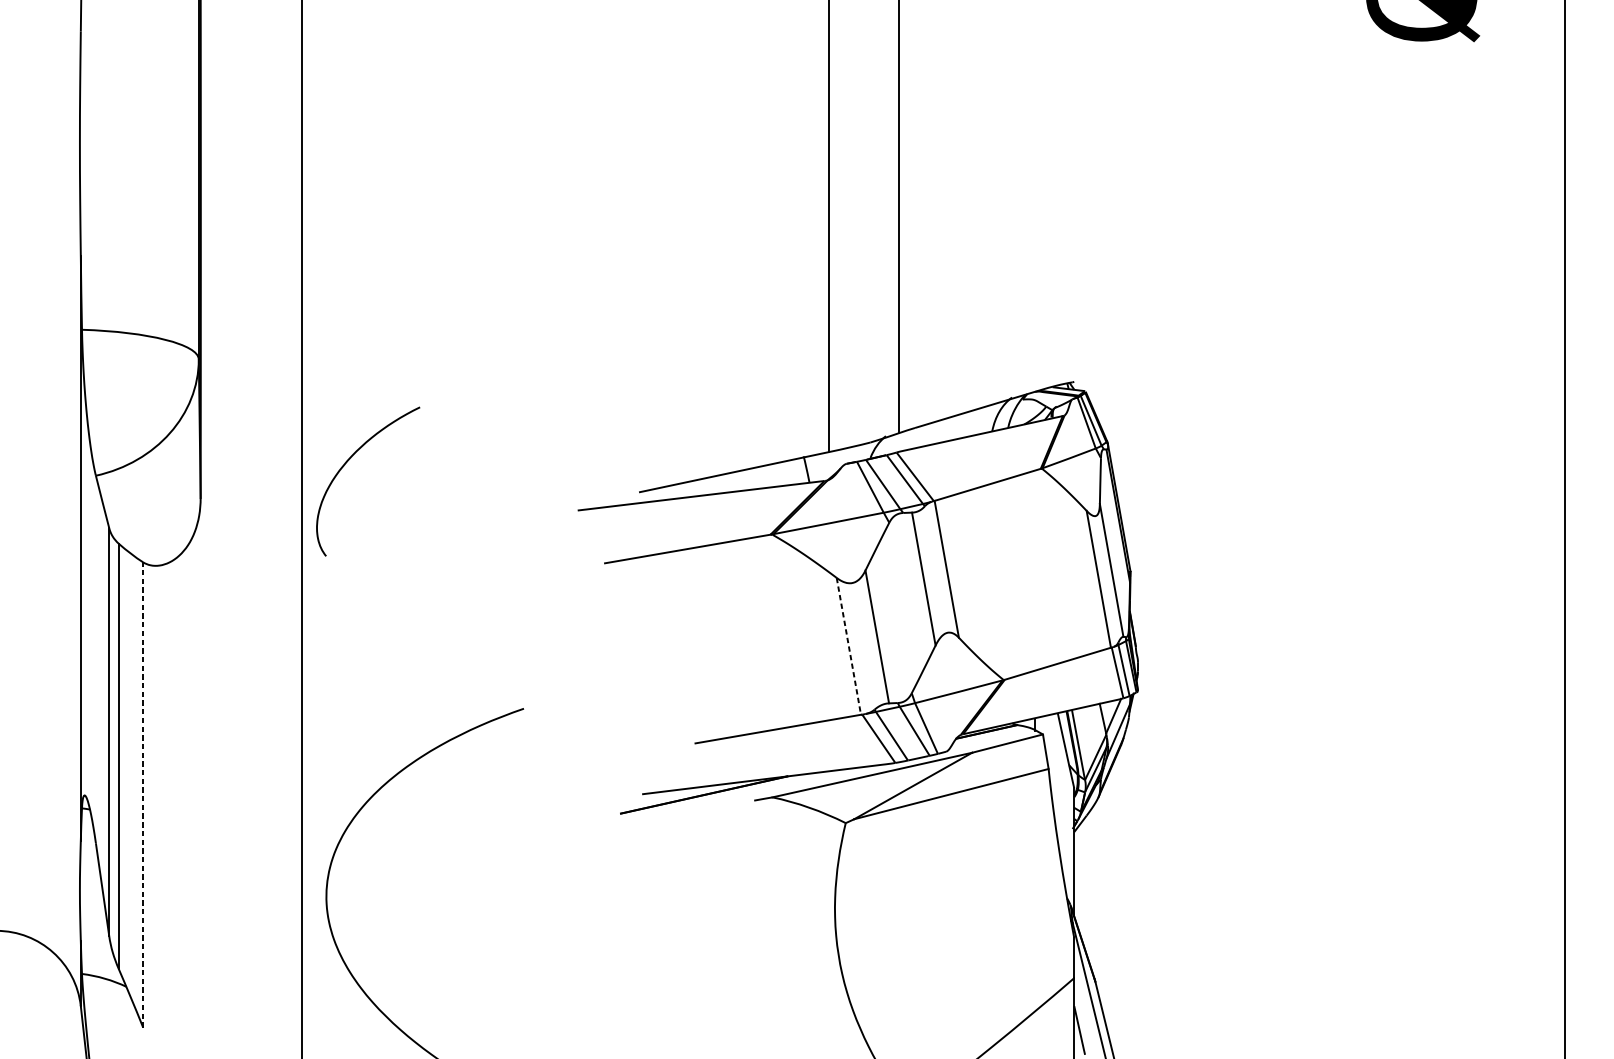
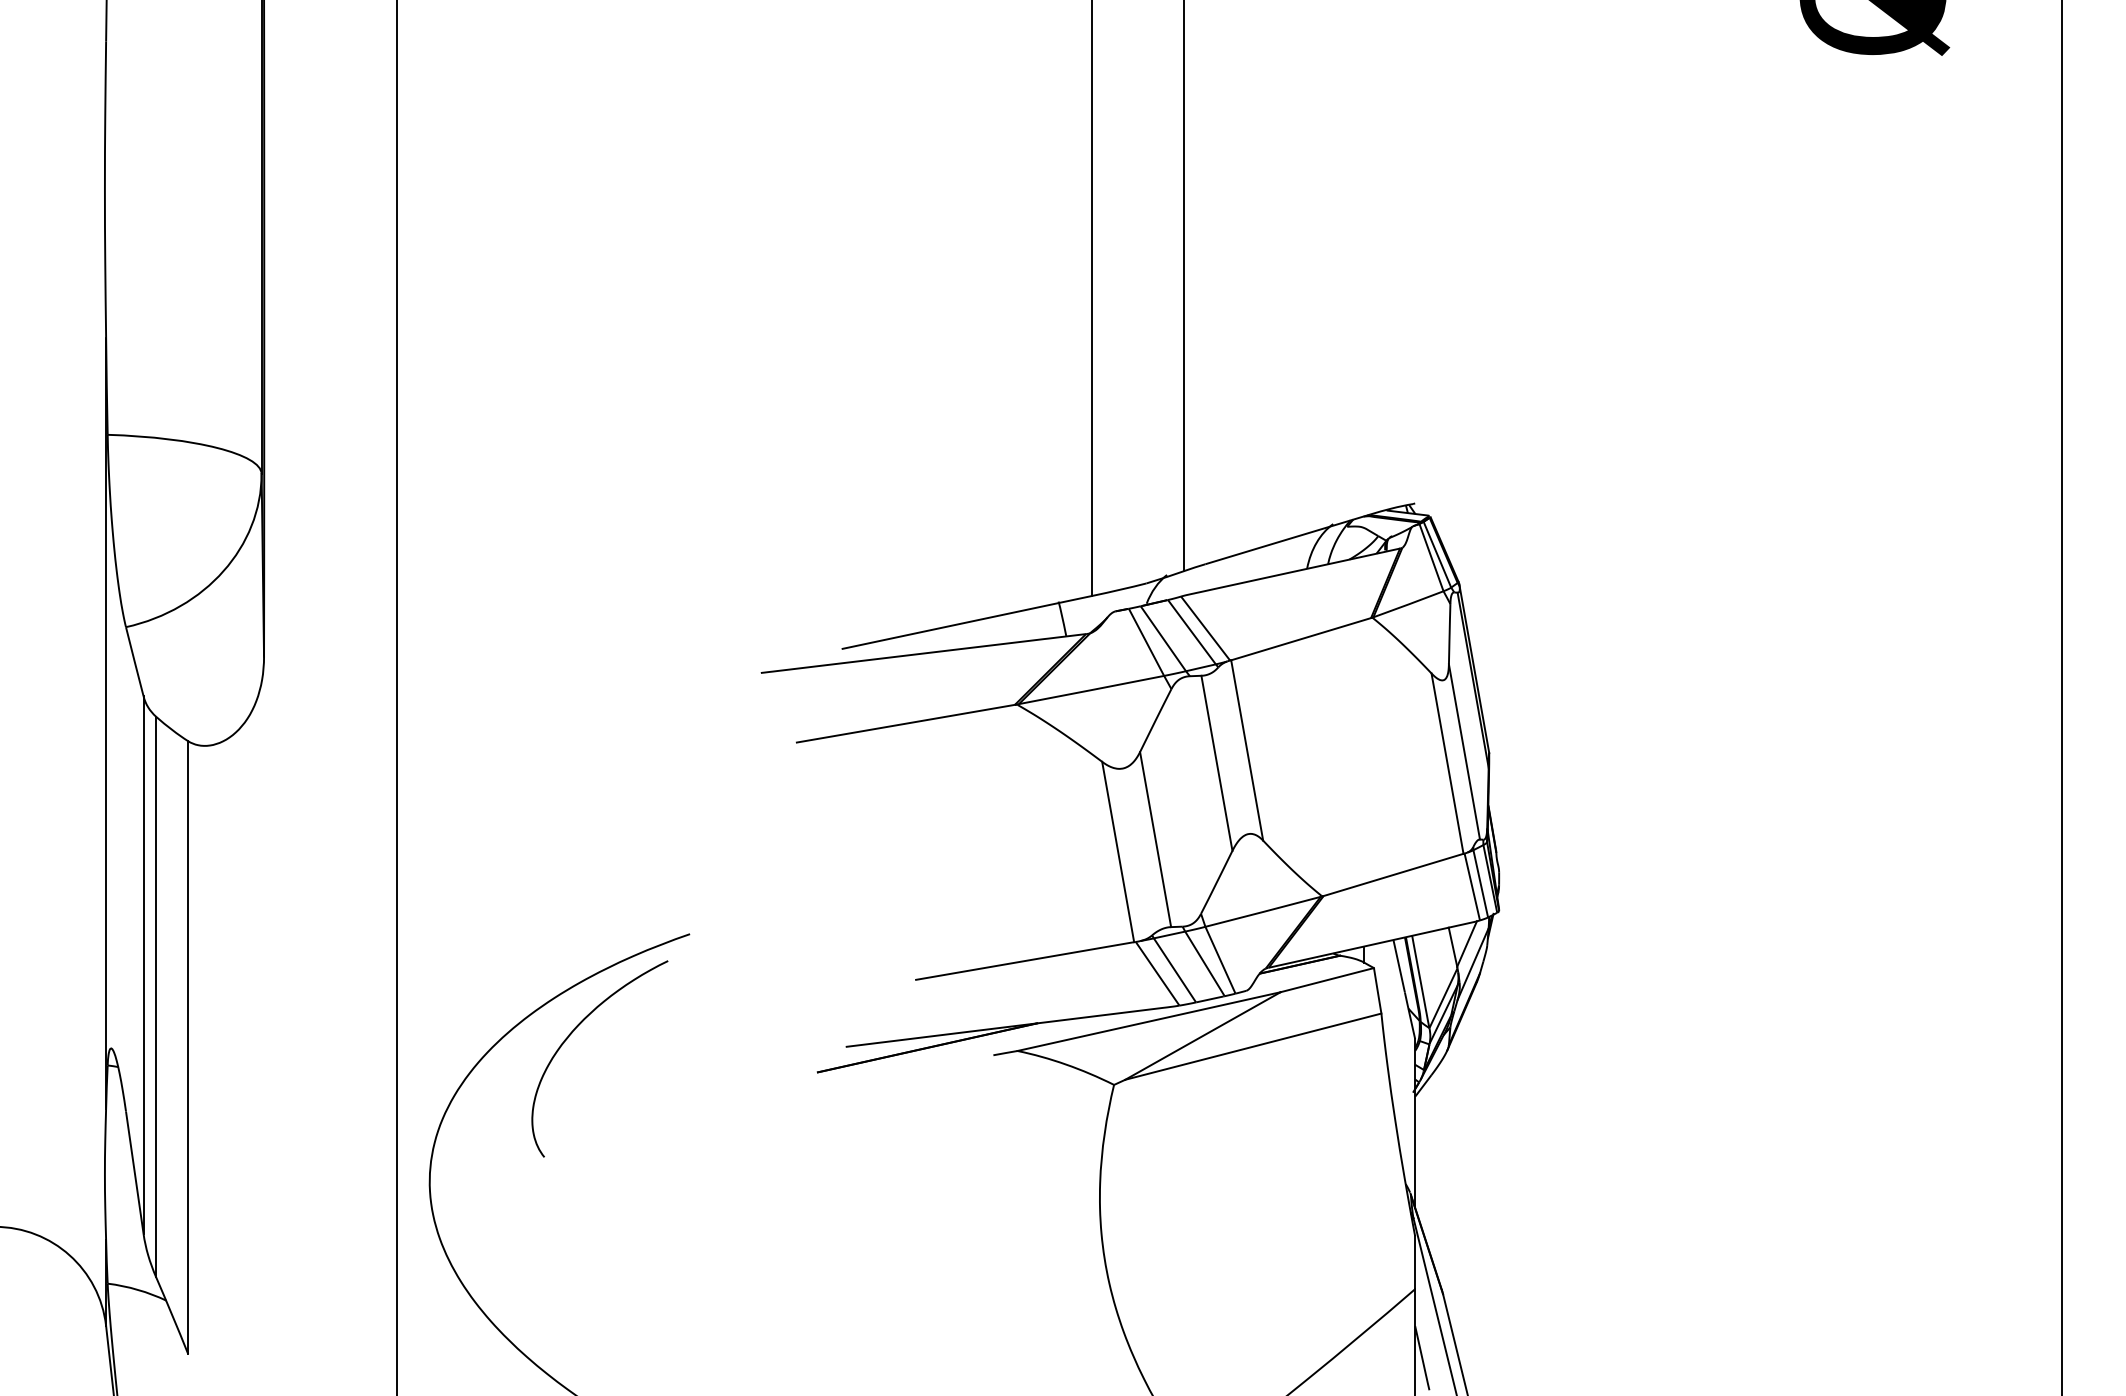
curve: (347, 462) -> (572, 1033), moved
line: (849, 645) -> (1118, 851), dashed -> solid
line: (143, 794) -> (188, 1047), dashed -> solid

